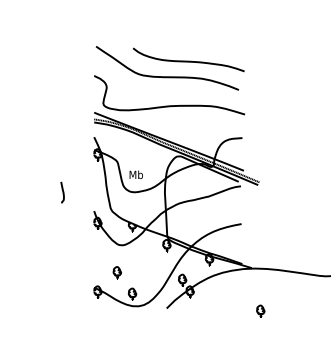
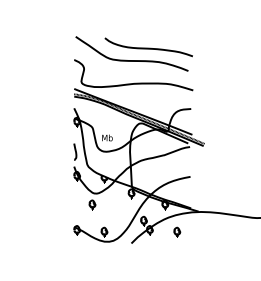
curve: (62, 192) -> (75, 151), moved
part: (116, 272) -> (91, 204), moved
part: (260, 310) -> (177, 231), moved

